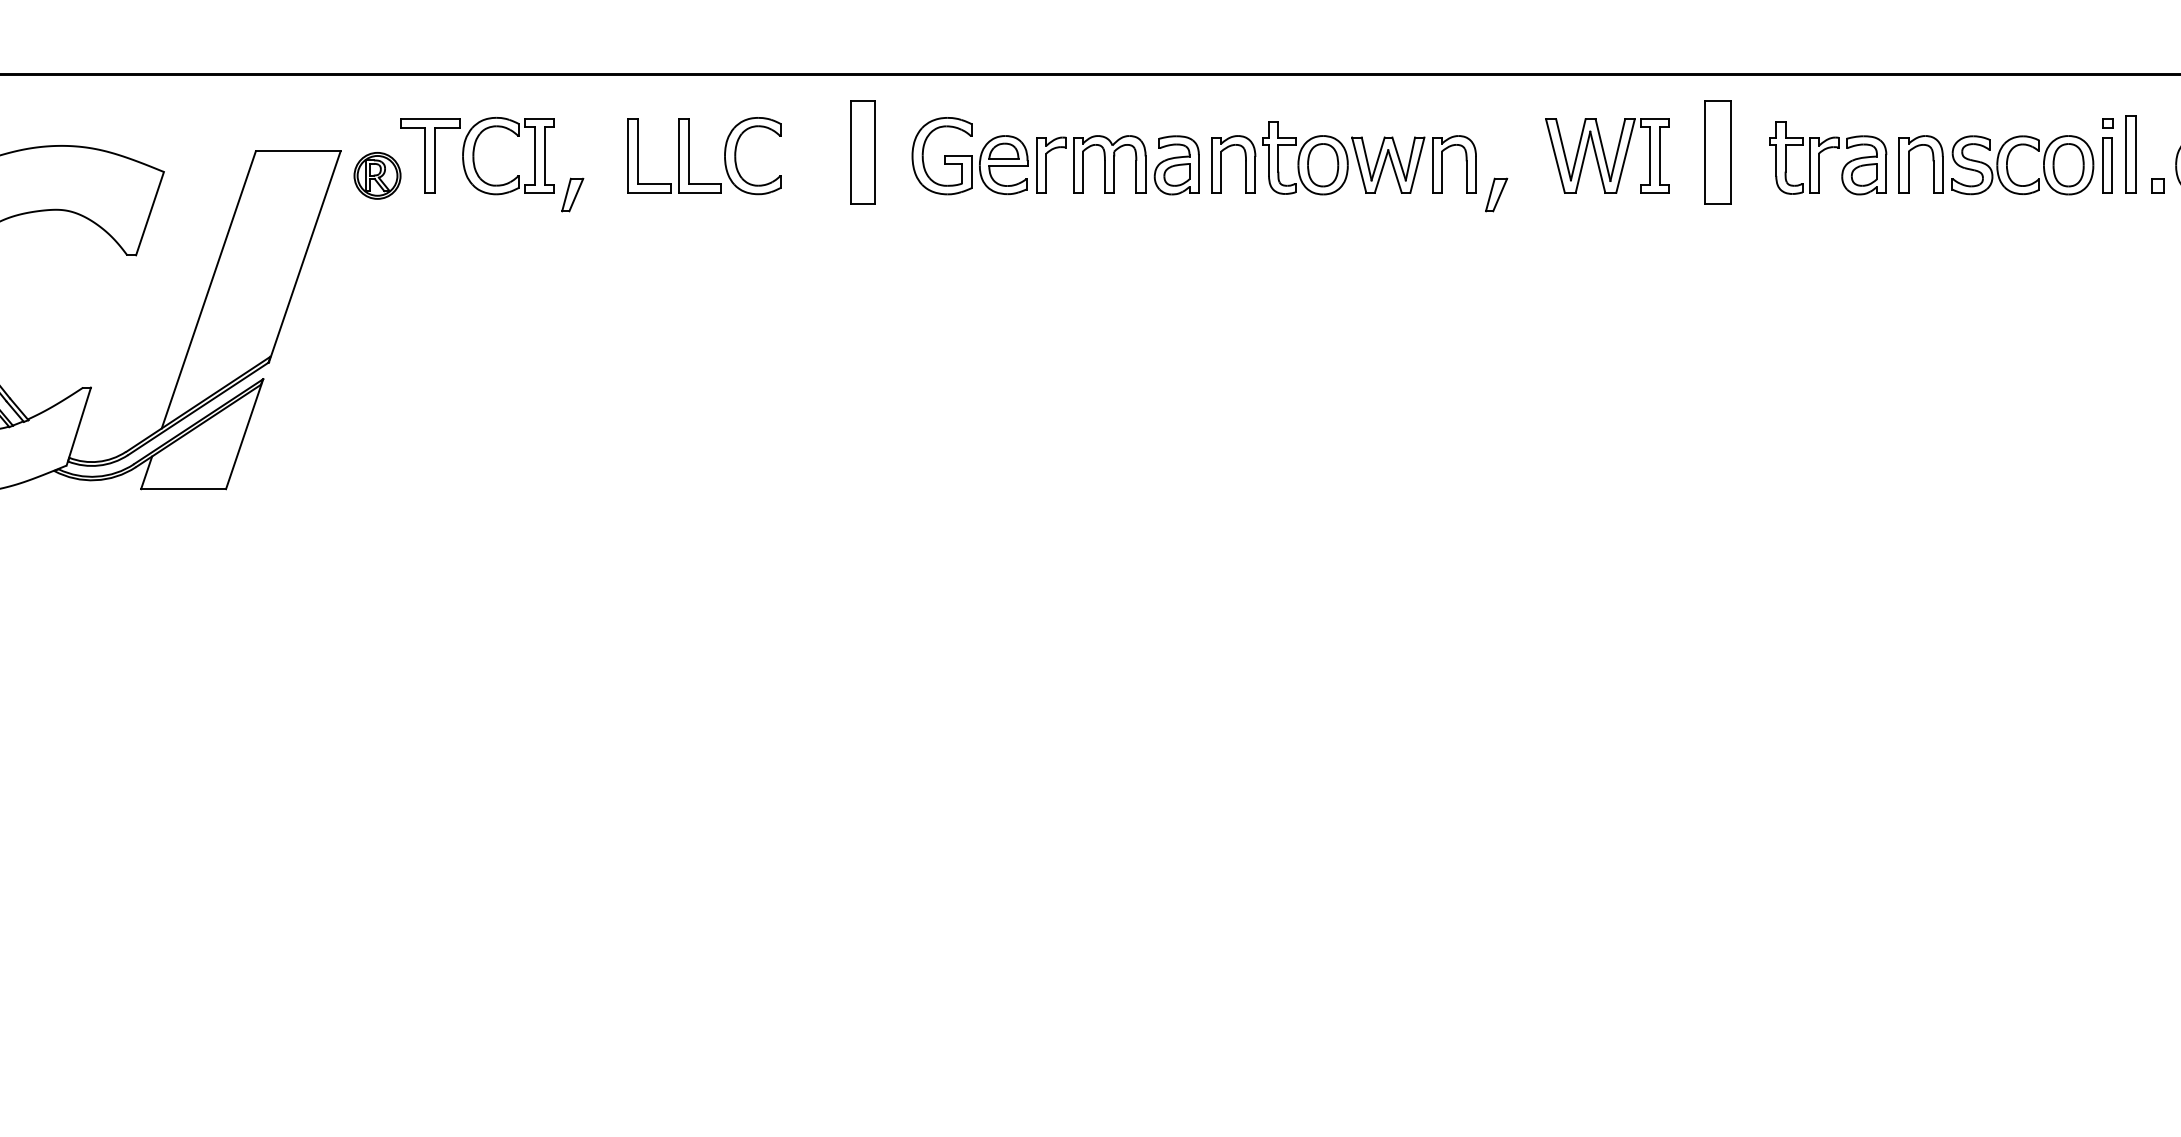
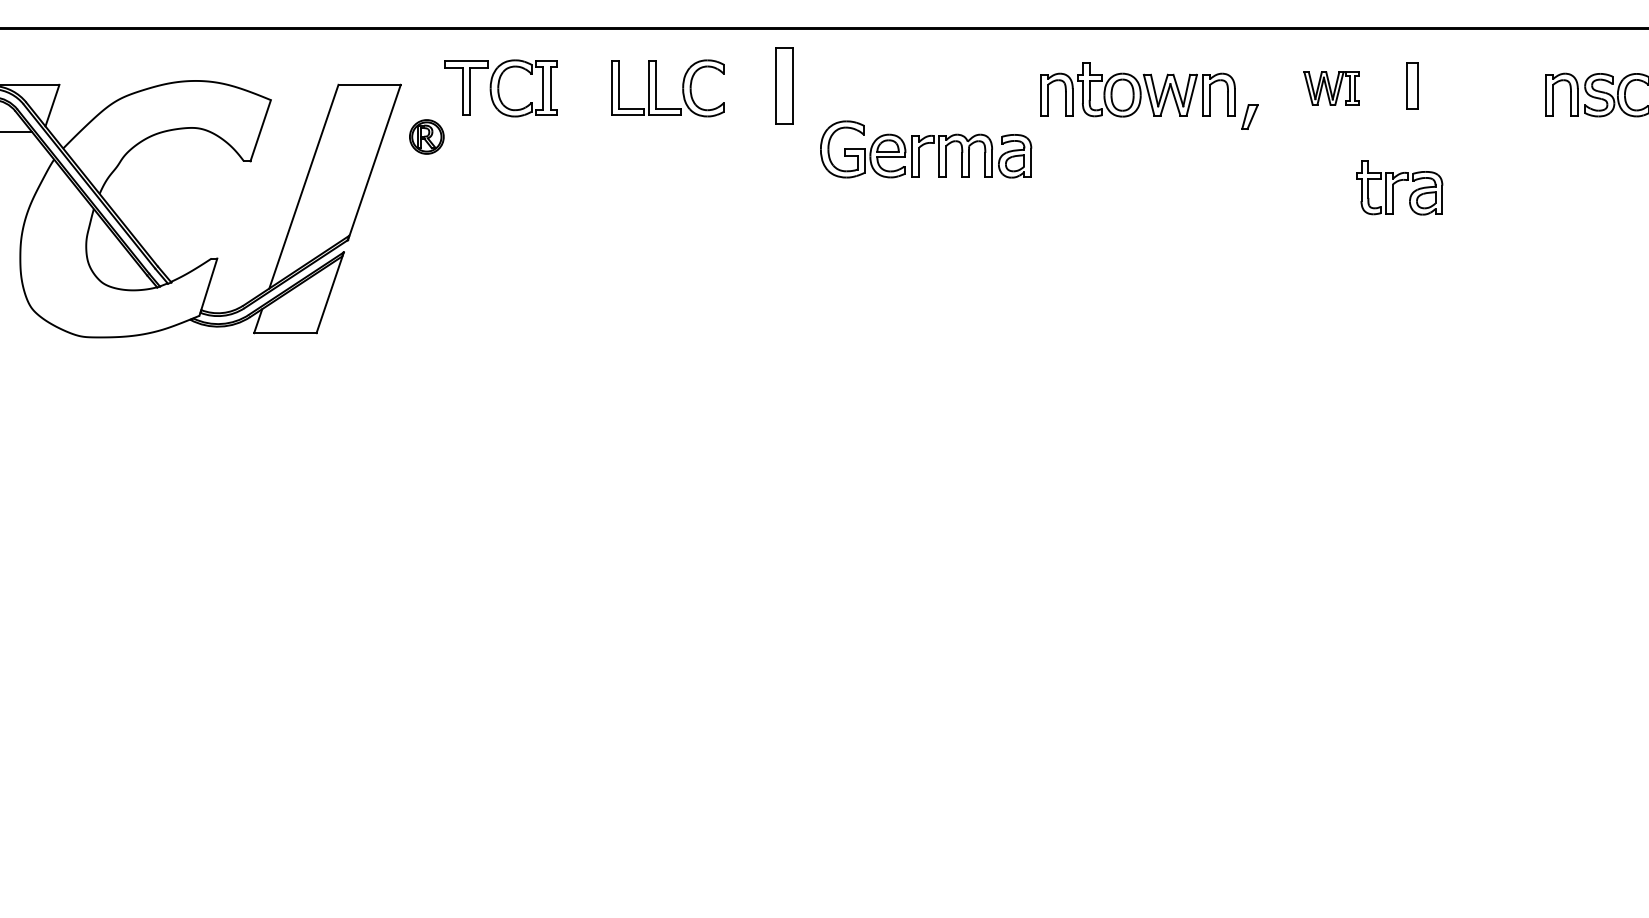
part: (1717, 152) -> (1412, 85), size x0.6
part: (1056, 156) -> (926, 149), moved
part: (1607, 156) -> (1331, 88), size x0.6
part: (1827, 157) -> (1399, 187), moved
part: (377, 175) -> (426, 136), moved
part: (571, 194) -> (570, 116), removed

